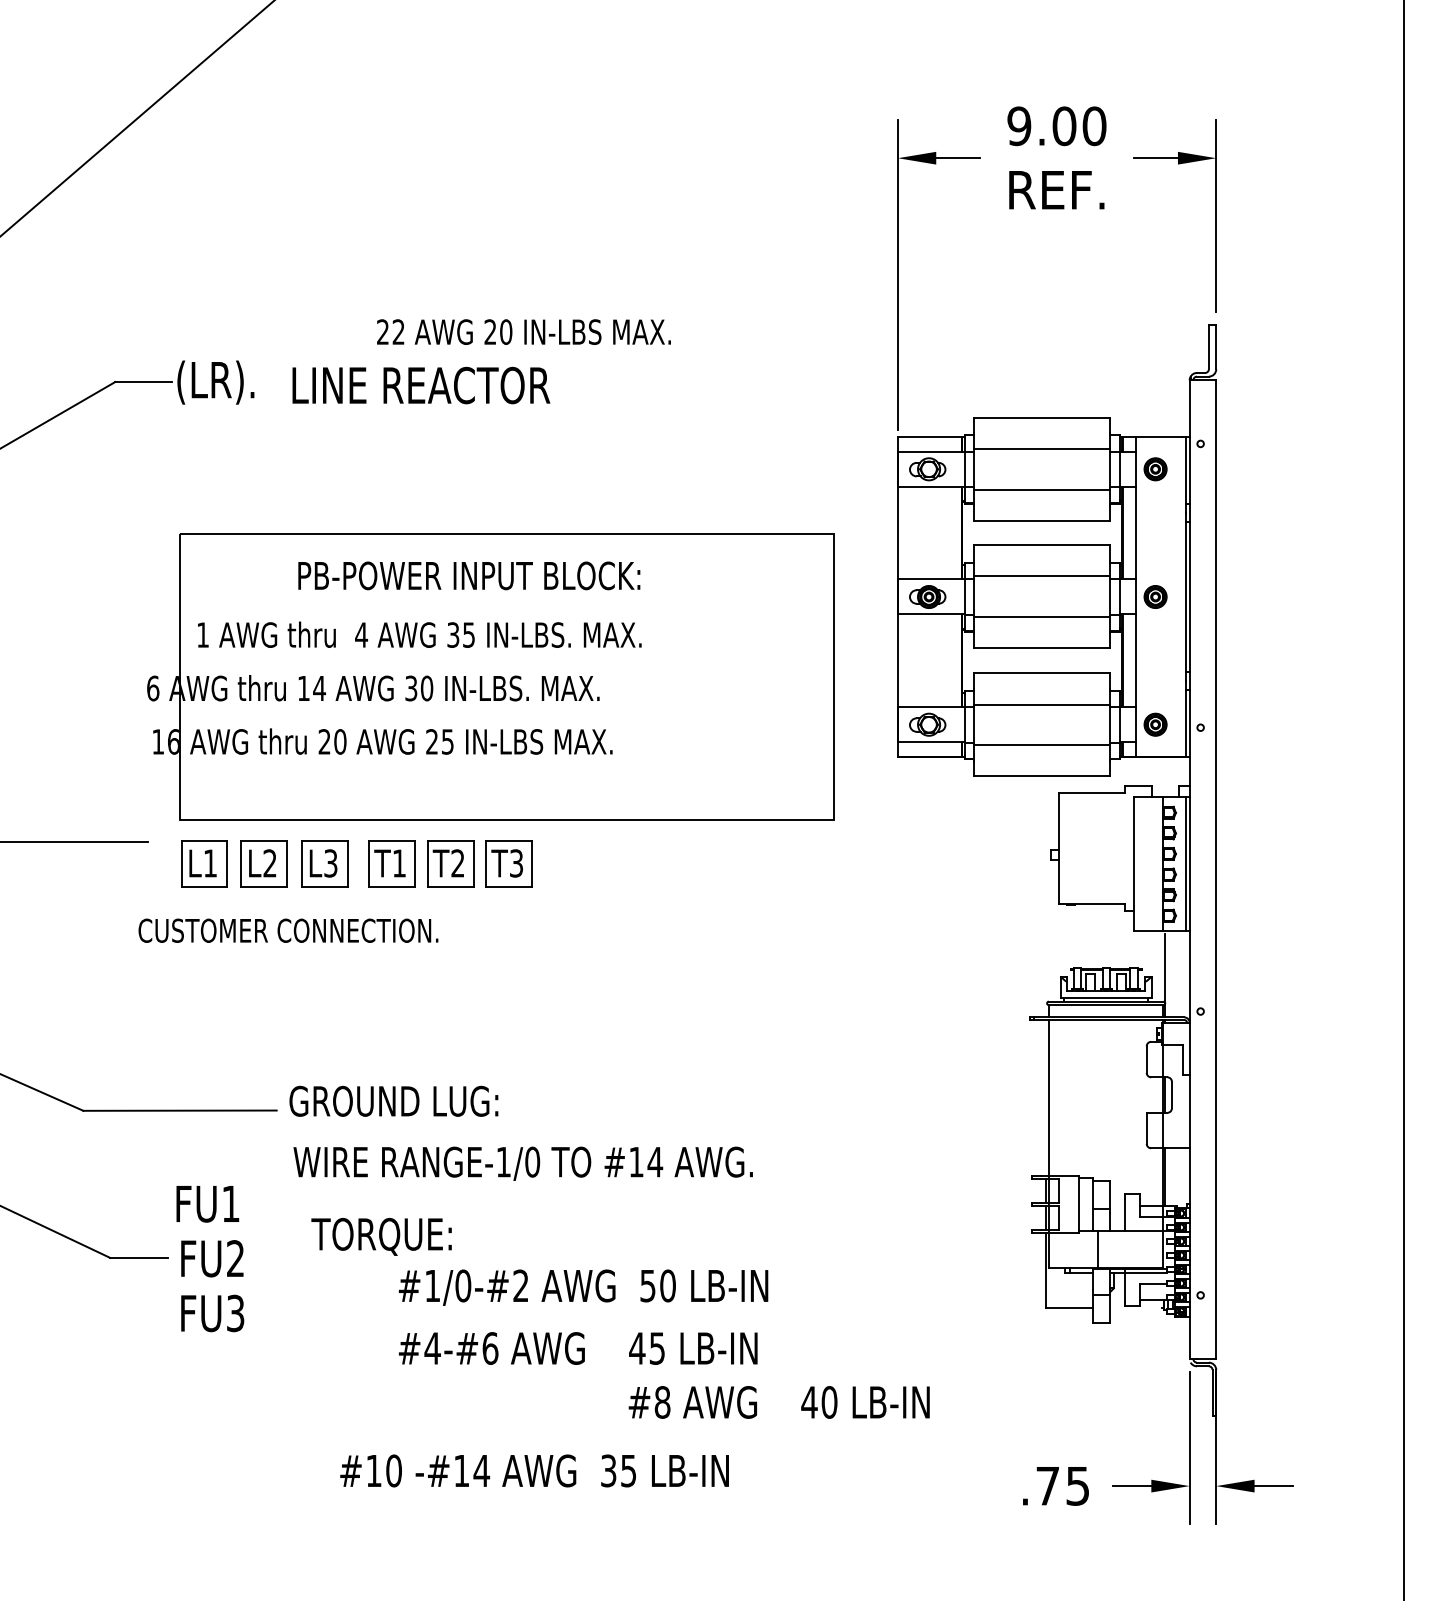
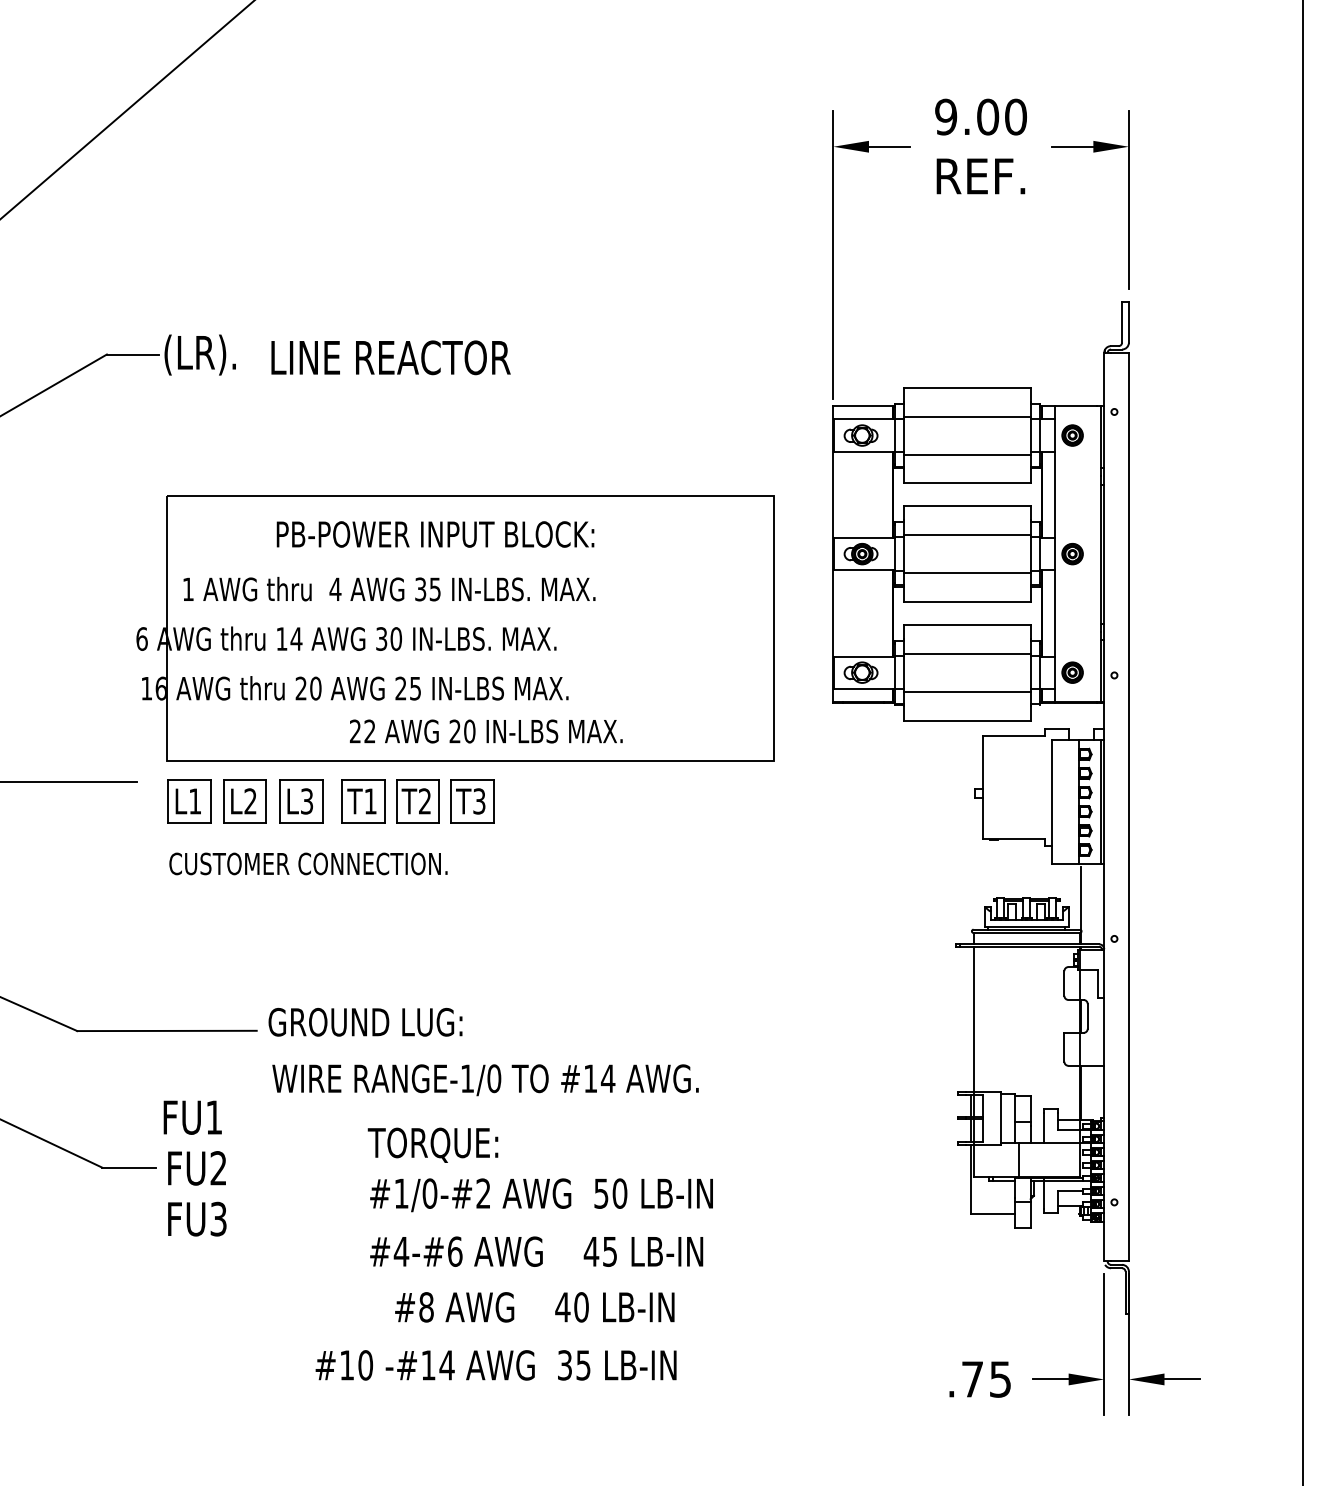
text: (523, 331) -> (485, 730), moved
text: (288, 930) -> (308, 863), moved
text: (381, 1236) -> (432, 1144), moved
text: (778, 1402) -> (534, 1307), moved

